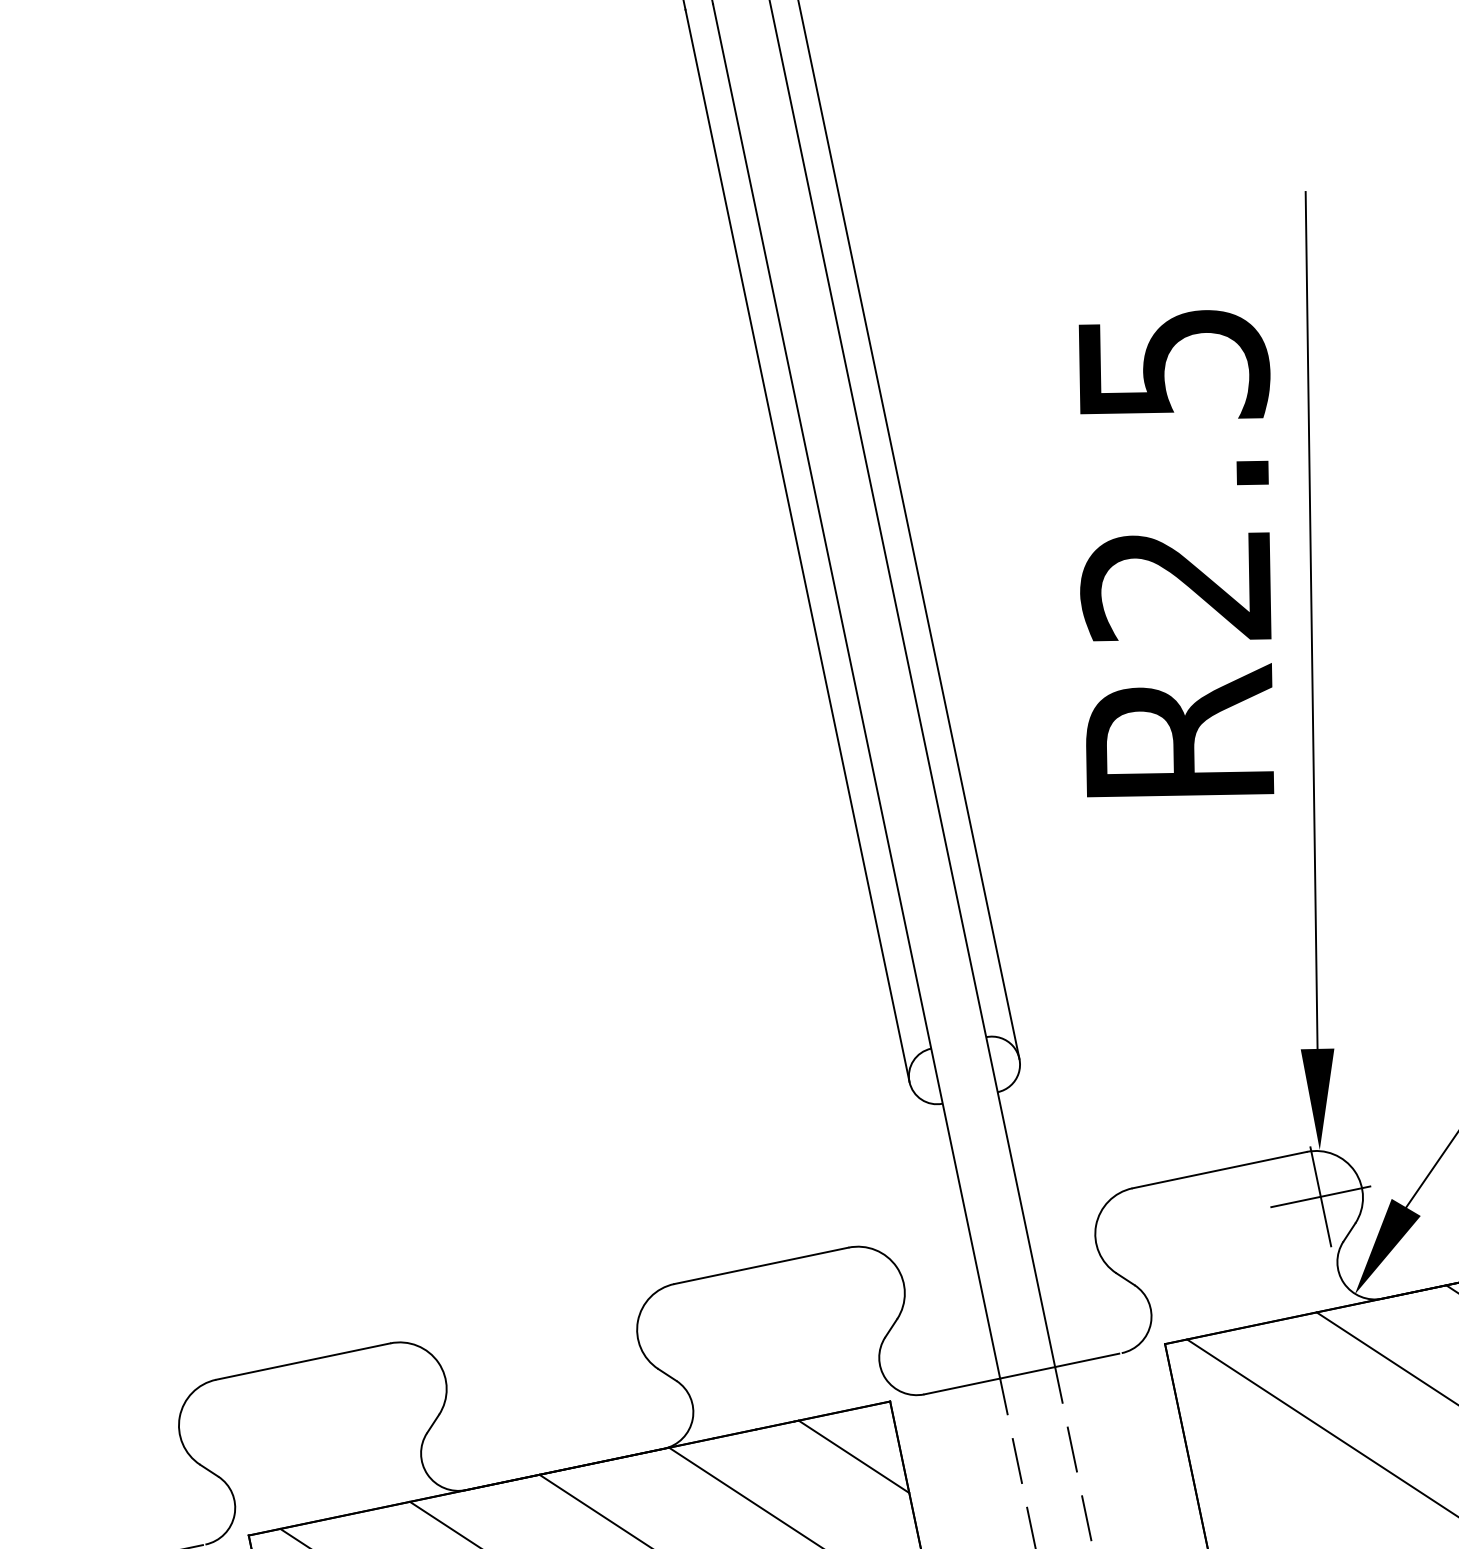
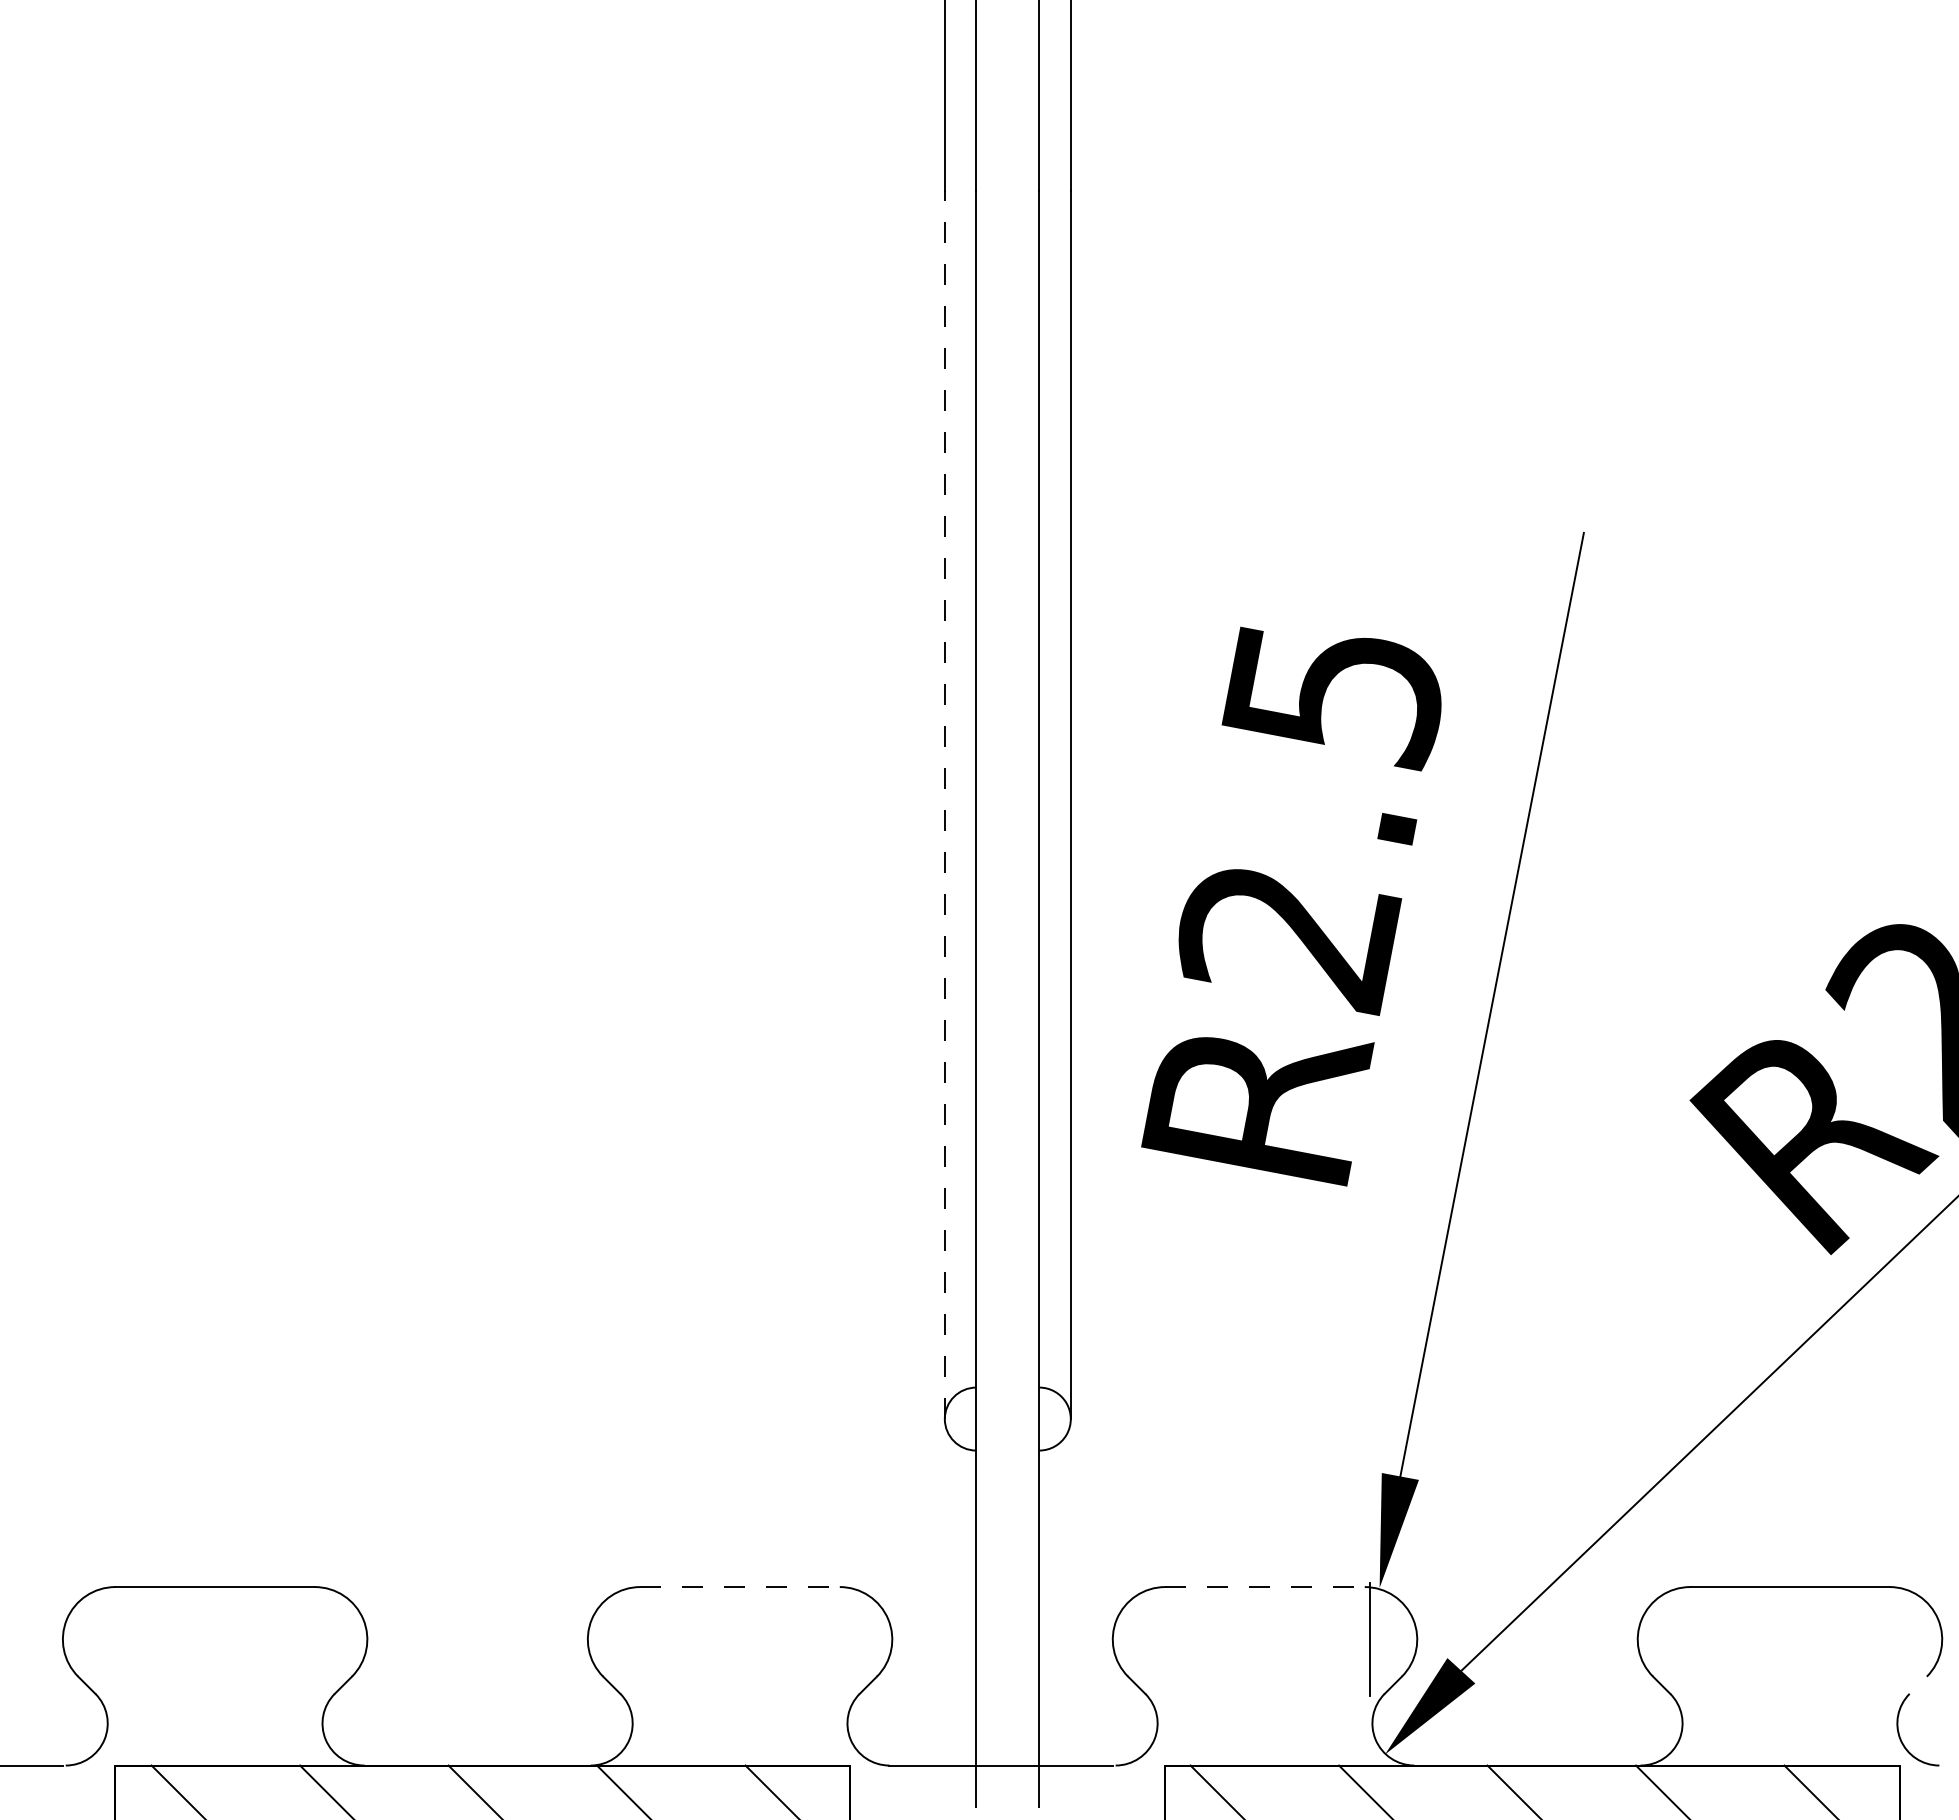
line: (797, 545) -> (944, 804), solid -> dashed
text: (1174, 559) -> (1291, 906), moved
line: (1220, 1170) -> (1265, 1587), solid -> dashed
line: (1320, 1196) -> (1369, 1639), removed
line: (761, 1266) -> (740, 1587), solid -> dashed

